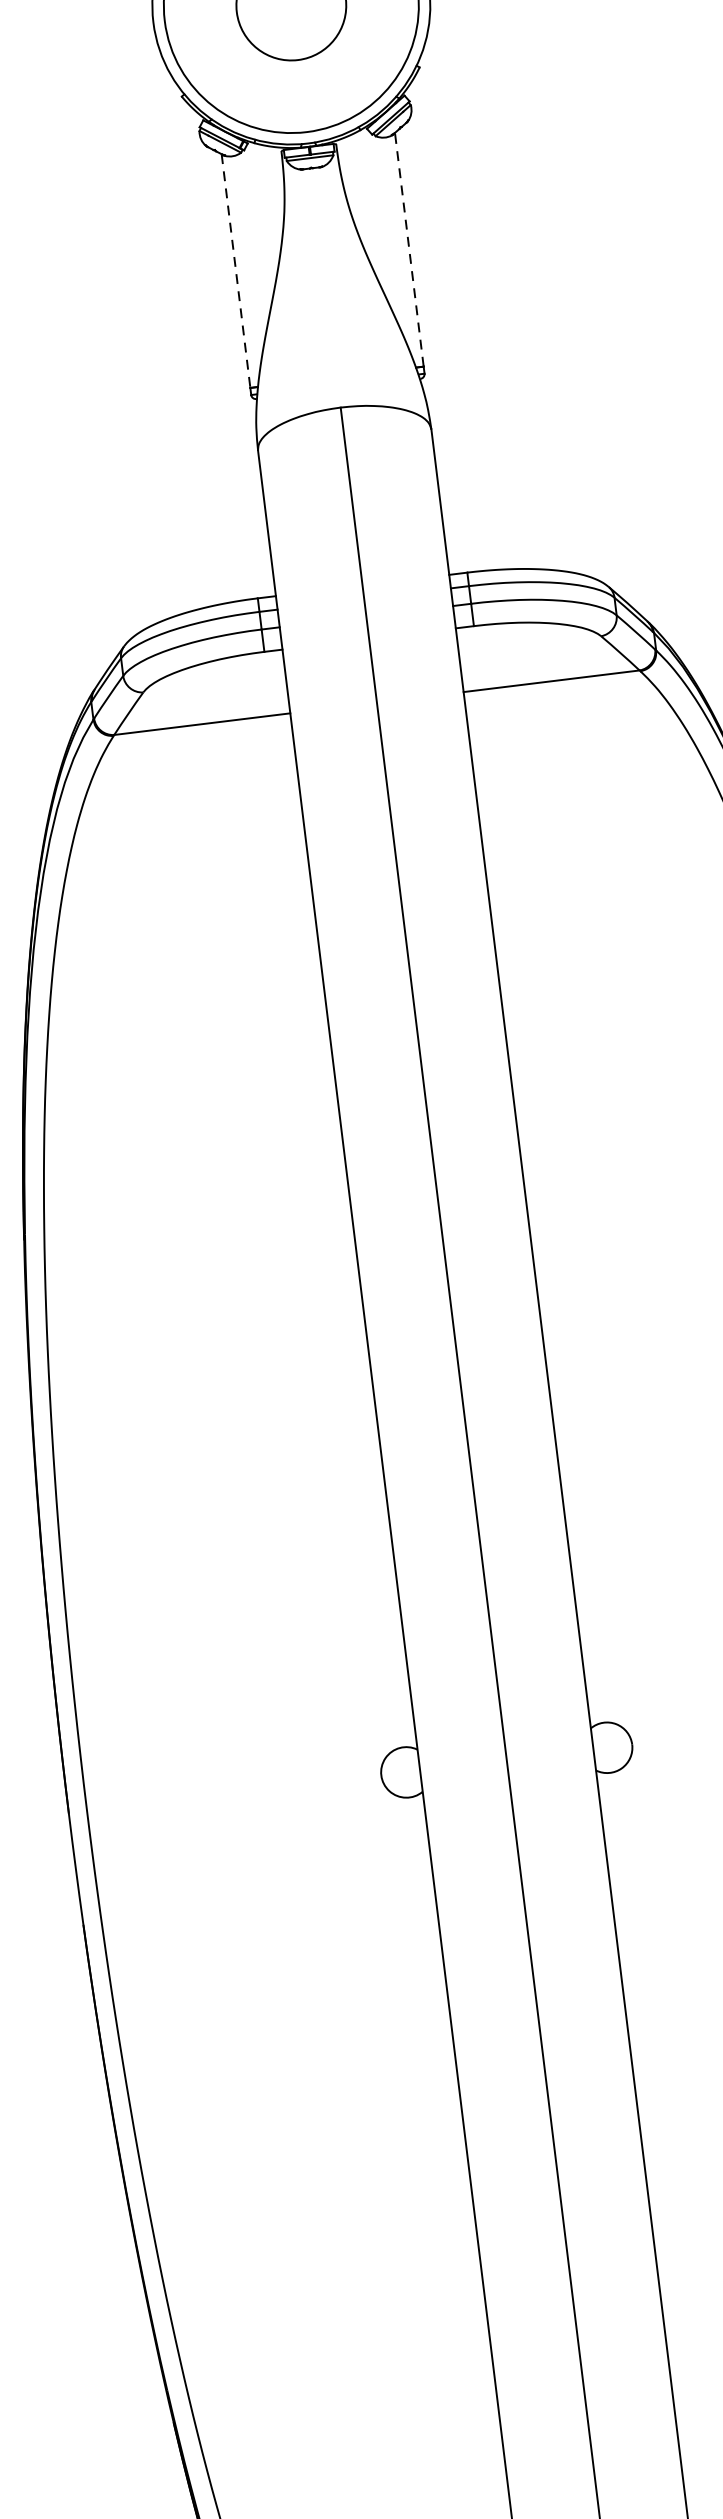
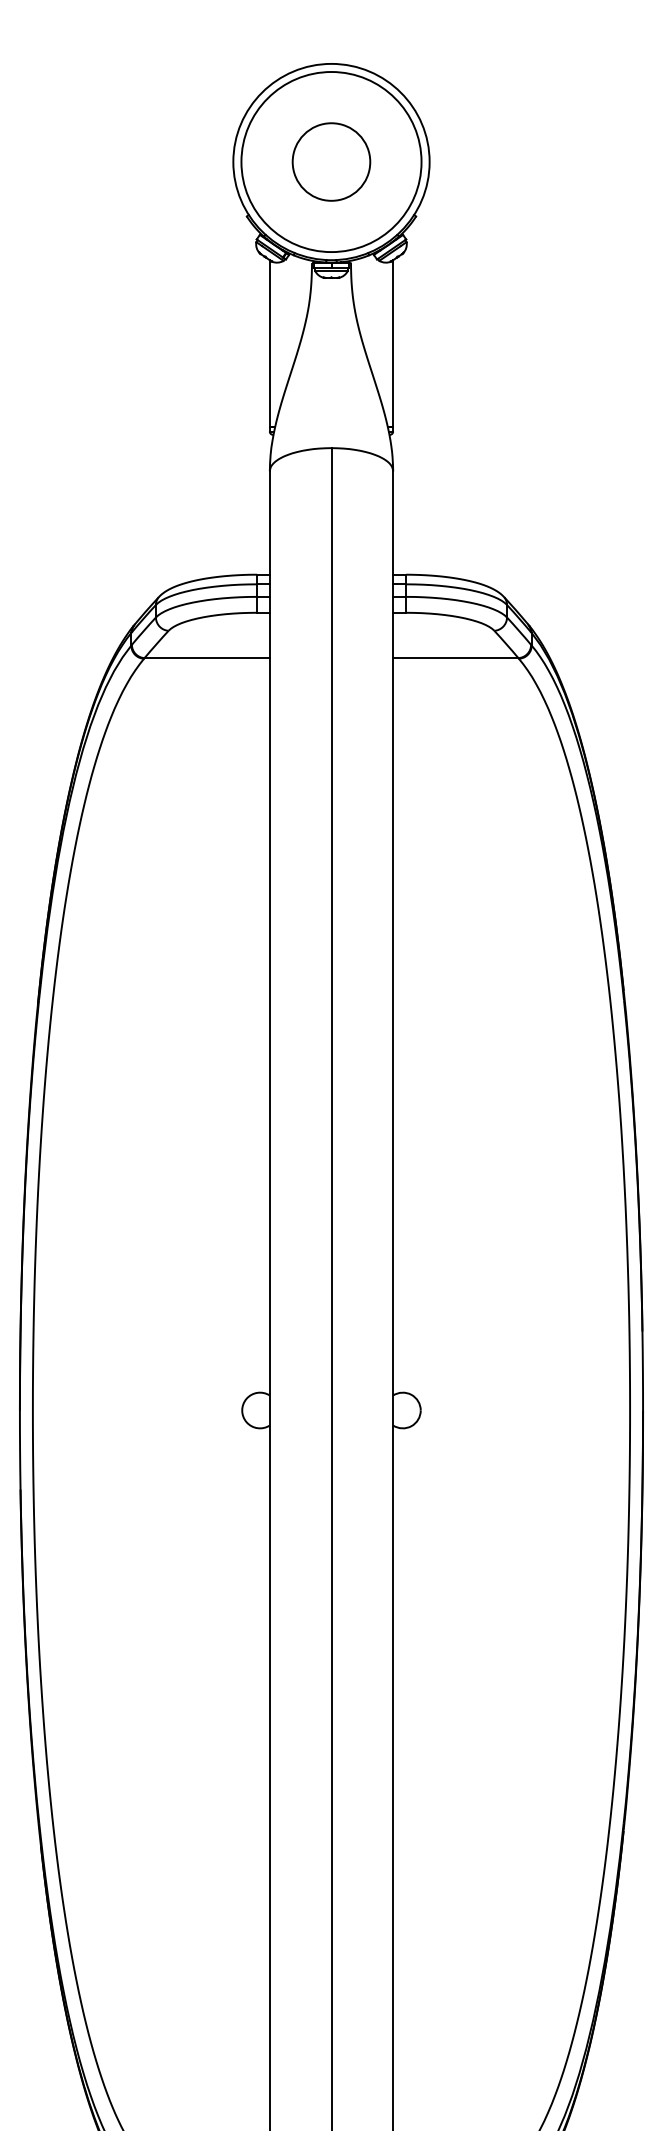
line: (409, 248) -> (393, 342), dashed -> solid
line: (235, 271) -> (269, 343), dashed -> solid

